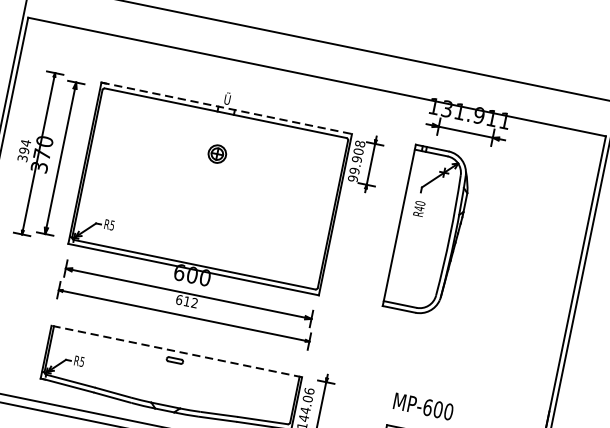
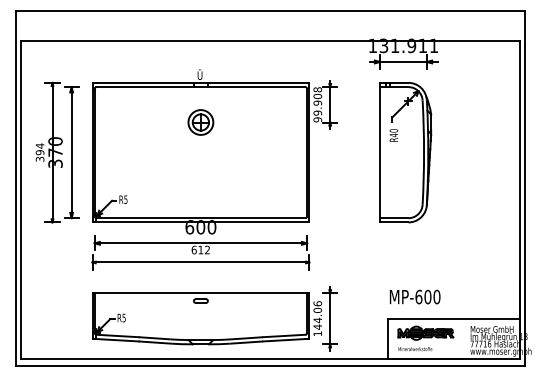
line: (227, 108) -> (201, 82), dashed -> solid
part: (216, 154) -> (200, 122), size x1.67
part: (428, 231) -> (405, 152), moved
line: (176, 351) -> (200, 293), dashed -> solid

